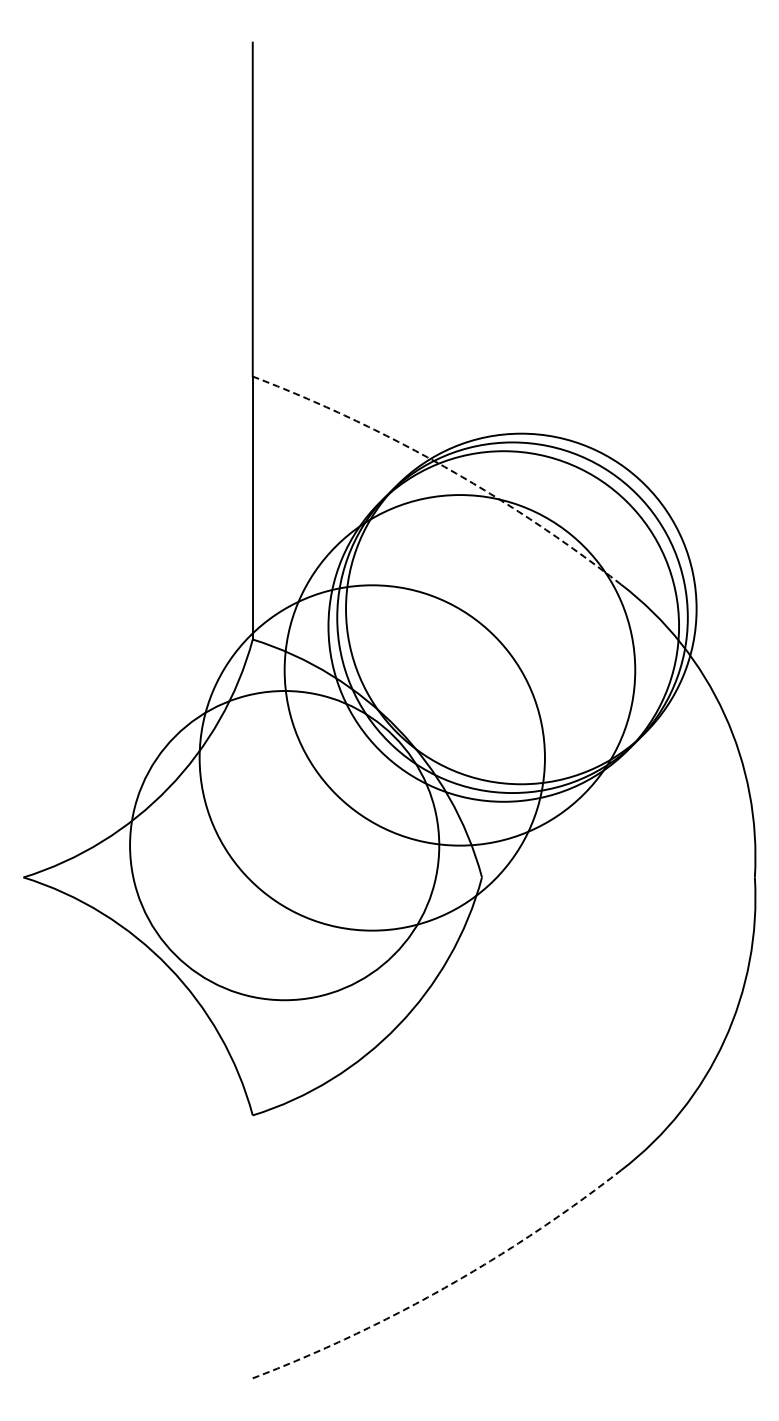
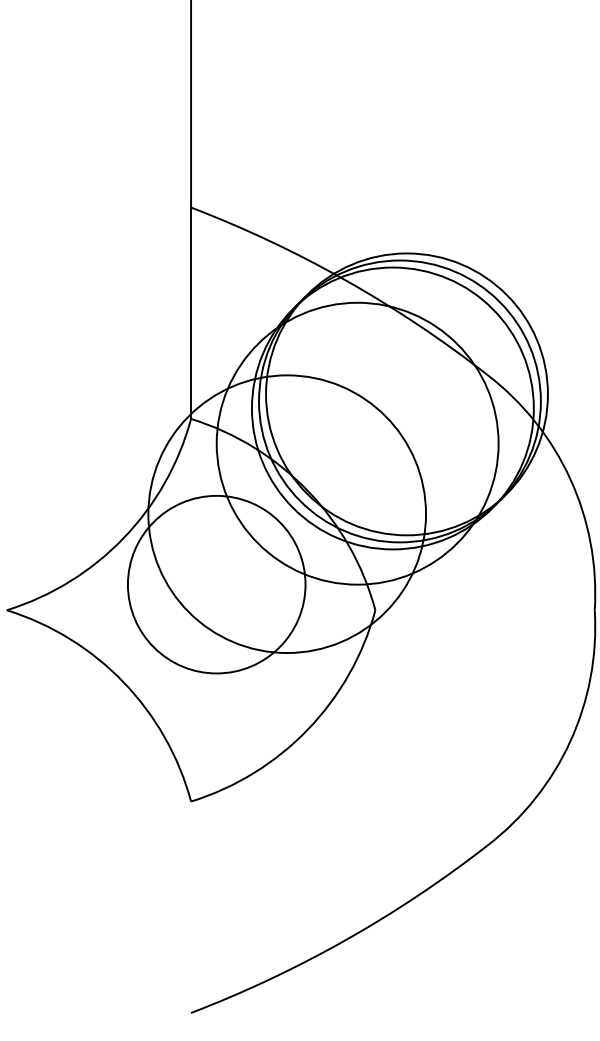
arc: (444, 466) -> (345, 279), dashed -> solid
circle: (284, 845) -> (216, 584), size x0.71
arc: (444, 1288) -> (345, 940), dashed -> solid

